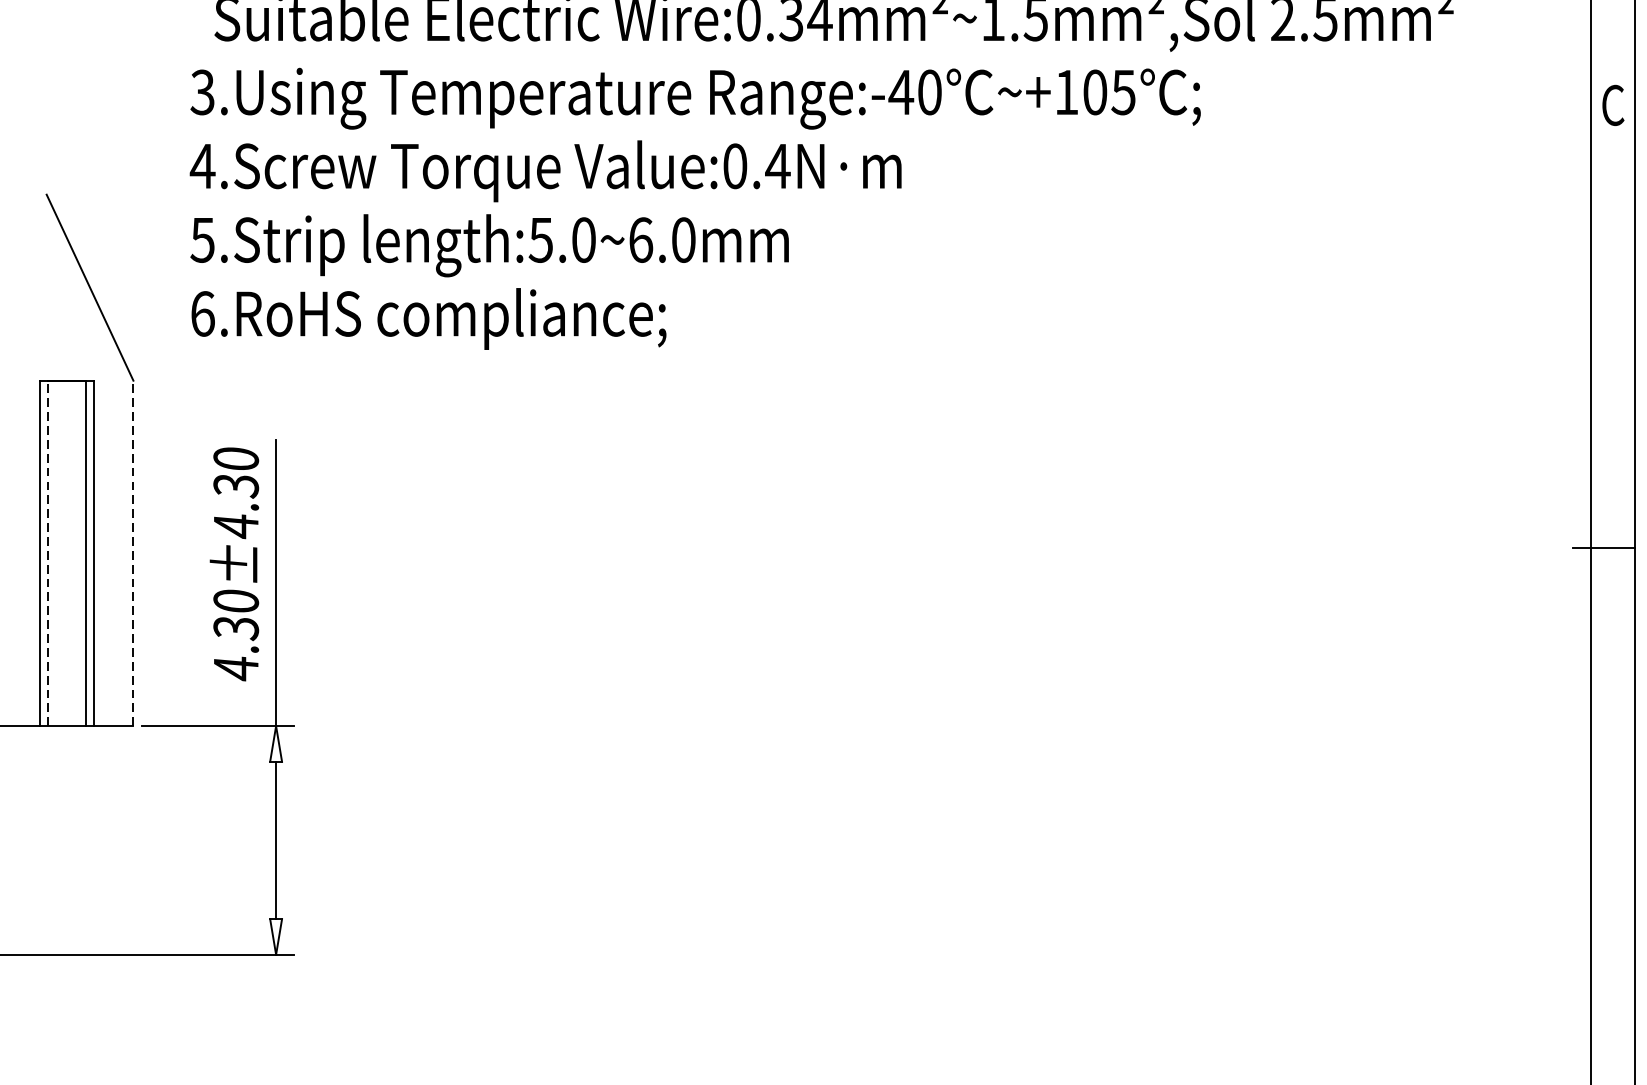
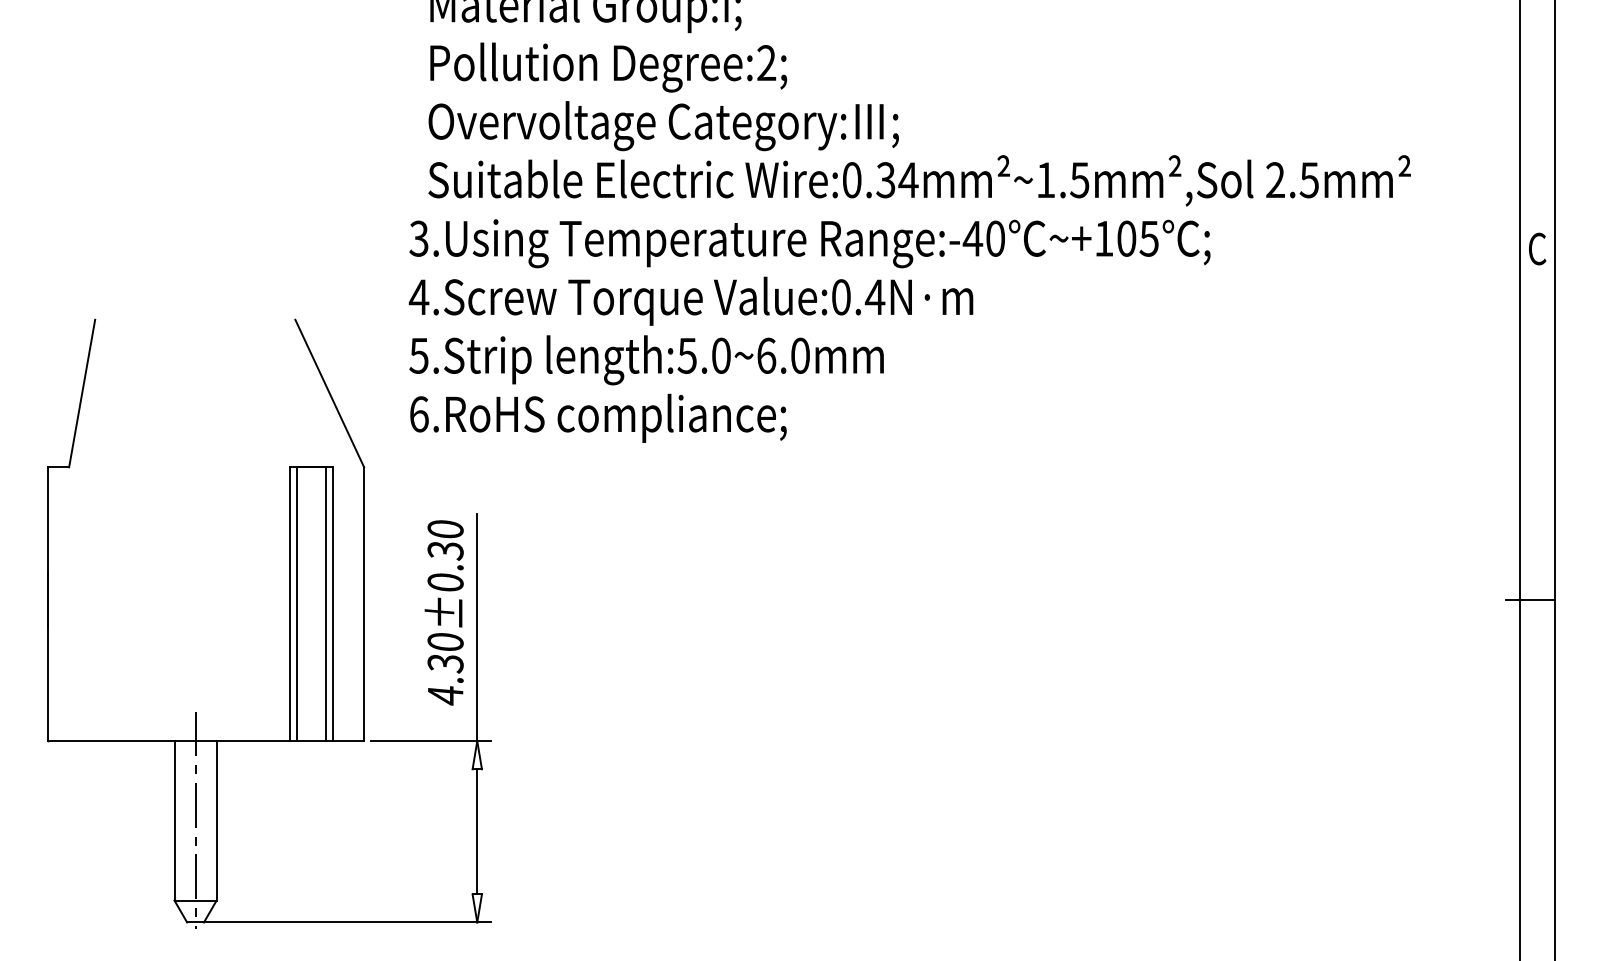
text: (236, 525) -> (445, 582), 4.30±4.30 -> 4.30±0.30
line: (48, 553) -> (296, 604), dashed -> solid
line: (133, 553) -> (364, 604), dashed -> solid

